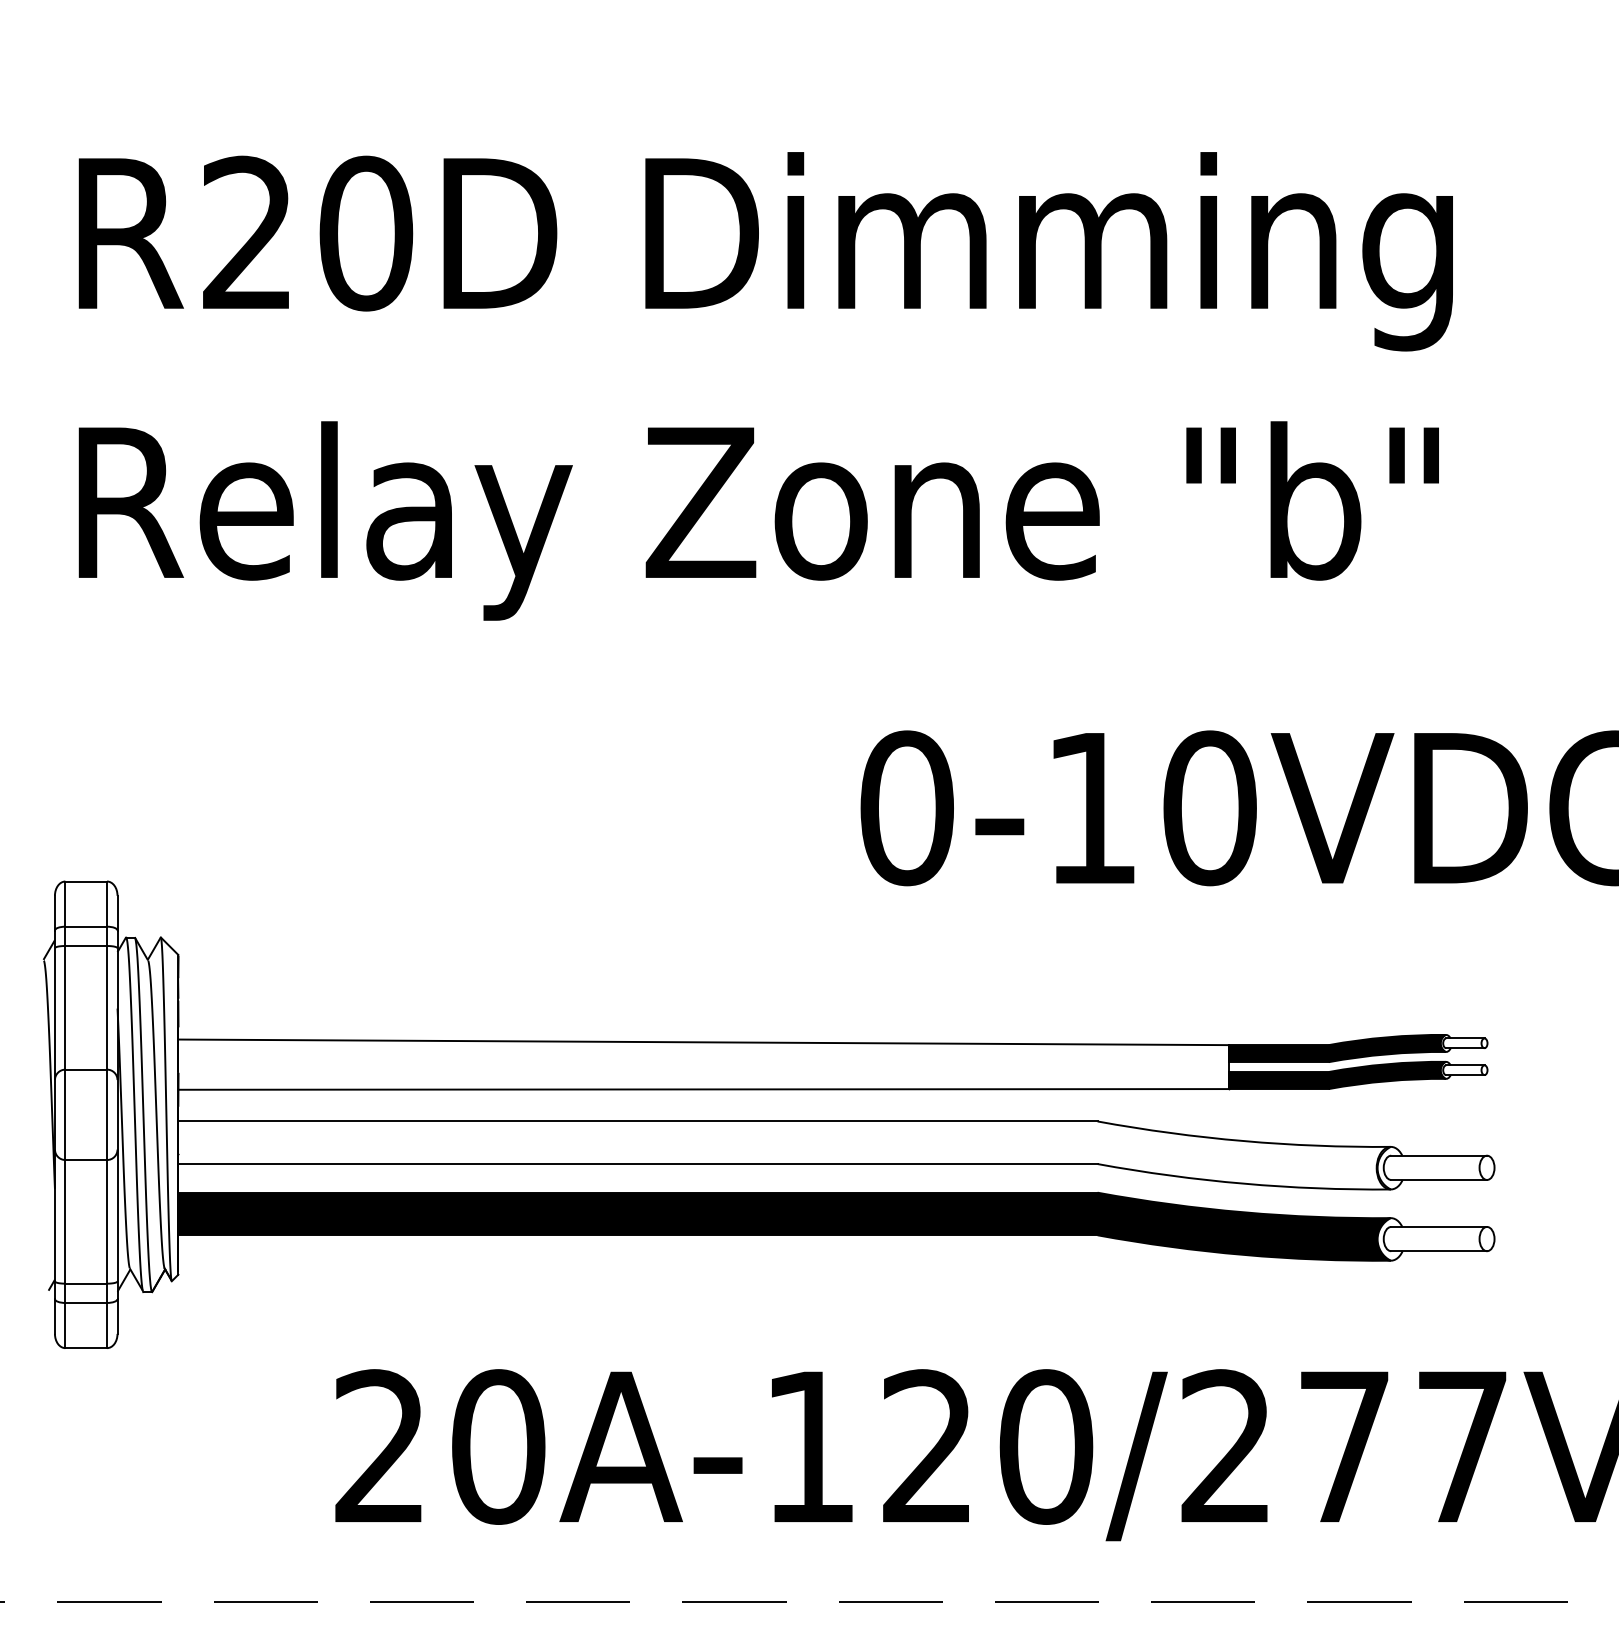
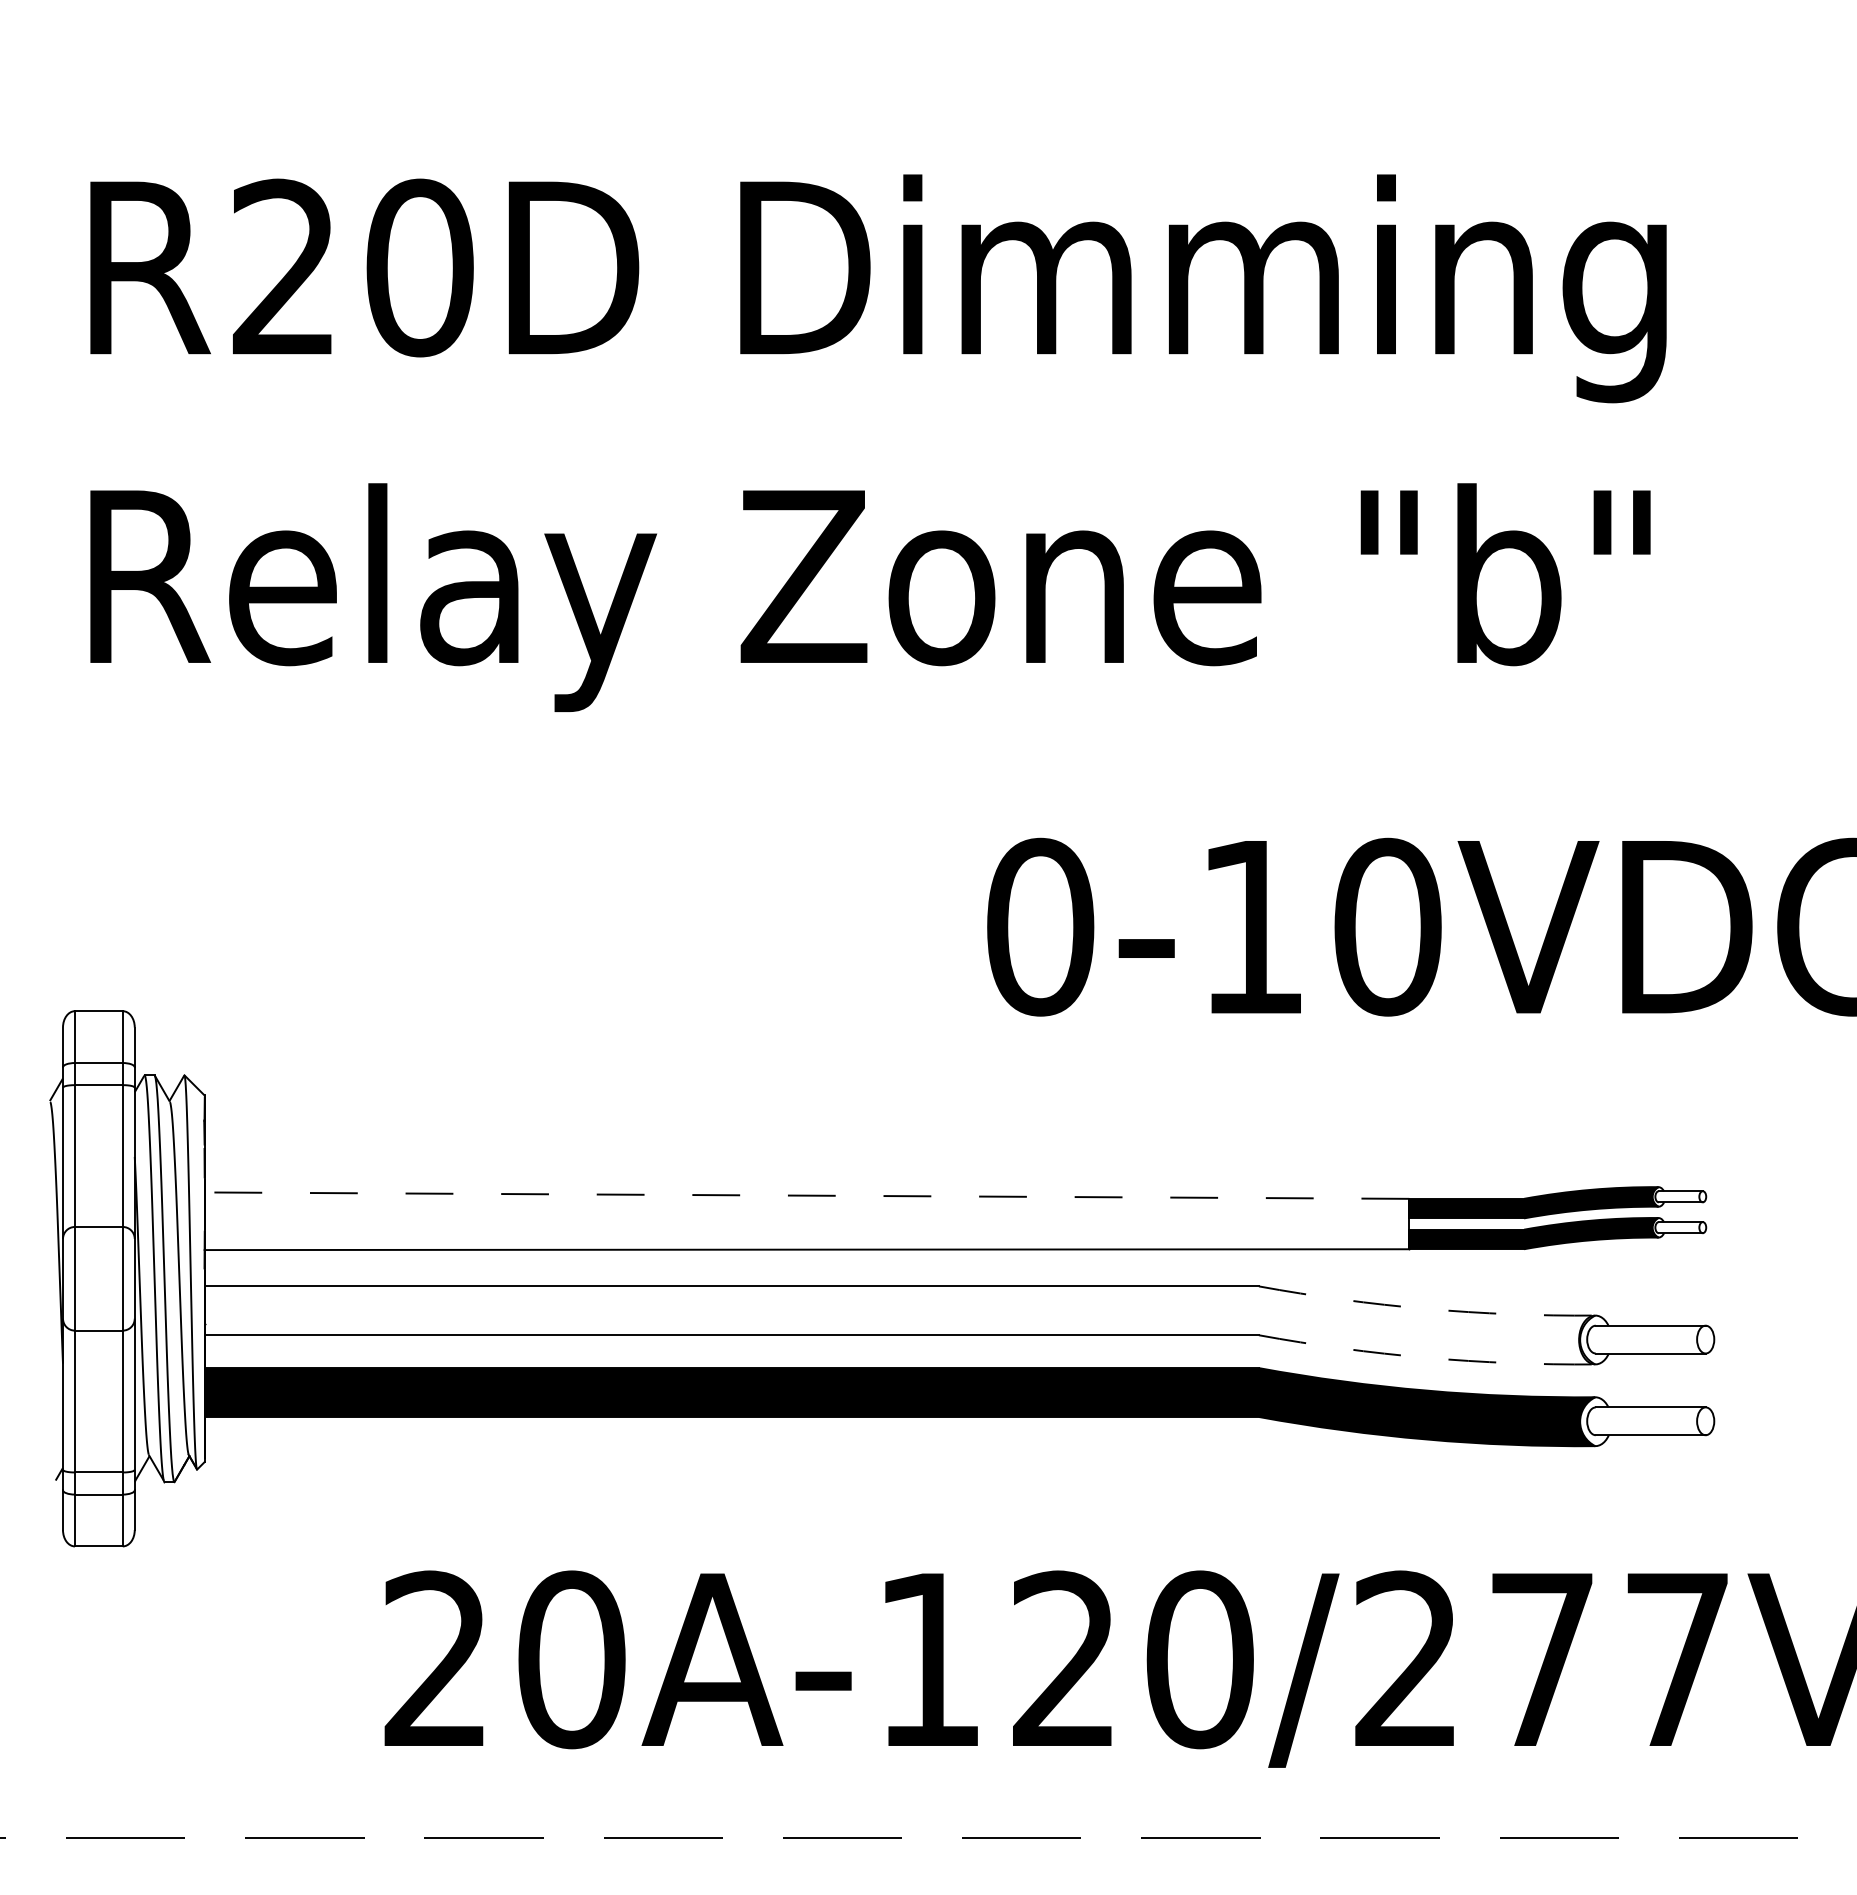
line: (703, 1042) -> (806, 1195), solid -> dashed
arc: (1243, 1140) -> (1426, 1308), solid -> dashed
arc: (1243, 1183) -> (1426, 1357), solid -> dashed

